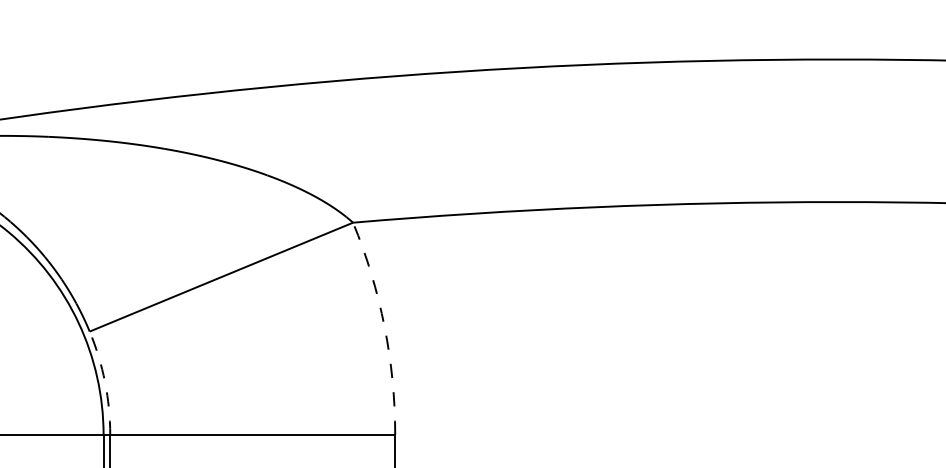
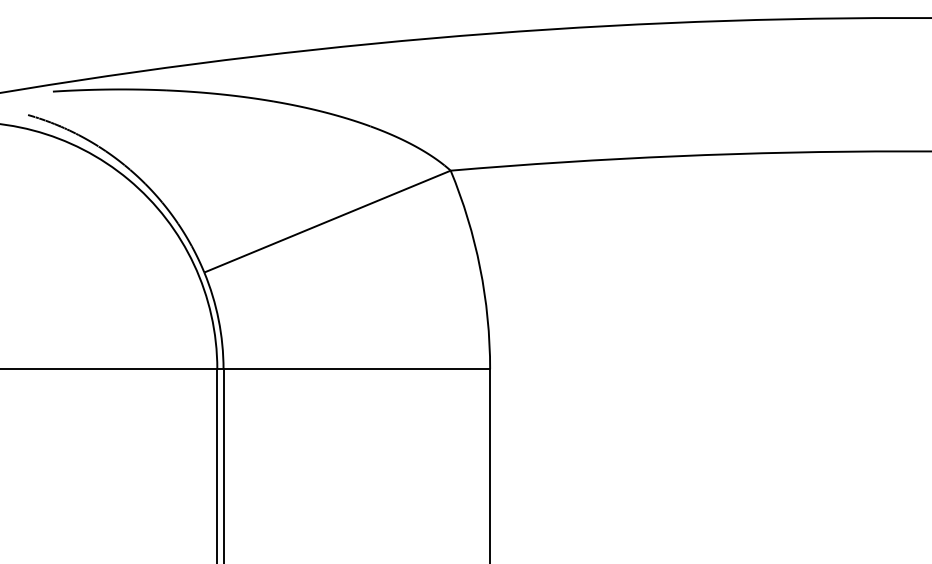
arc: (384, 327) -> (480, 268), dashed -> solid
arc: (104, 381) -> (218, 319), dashed -> solid

